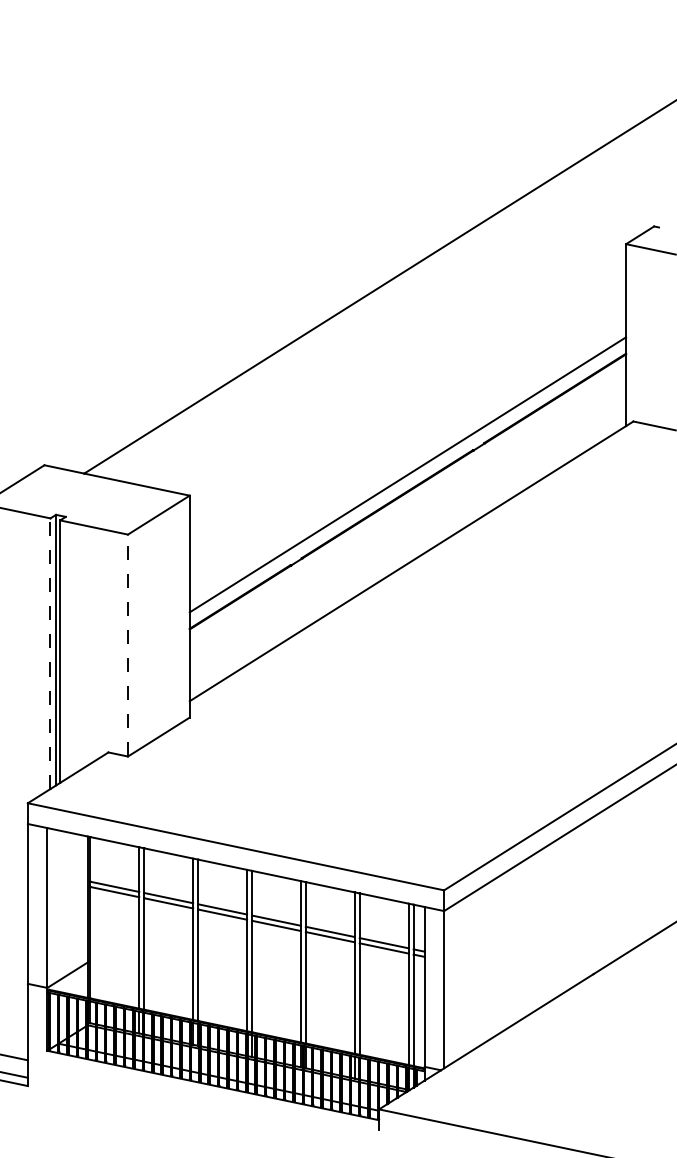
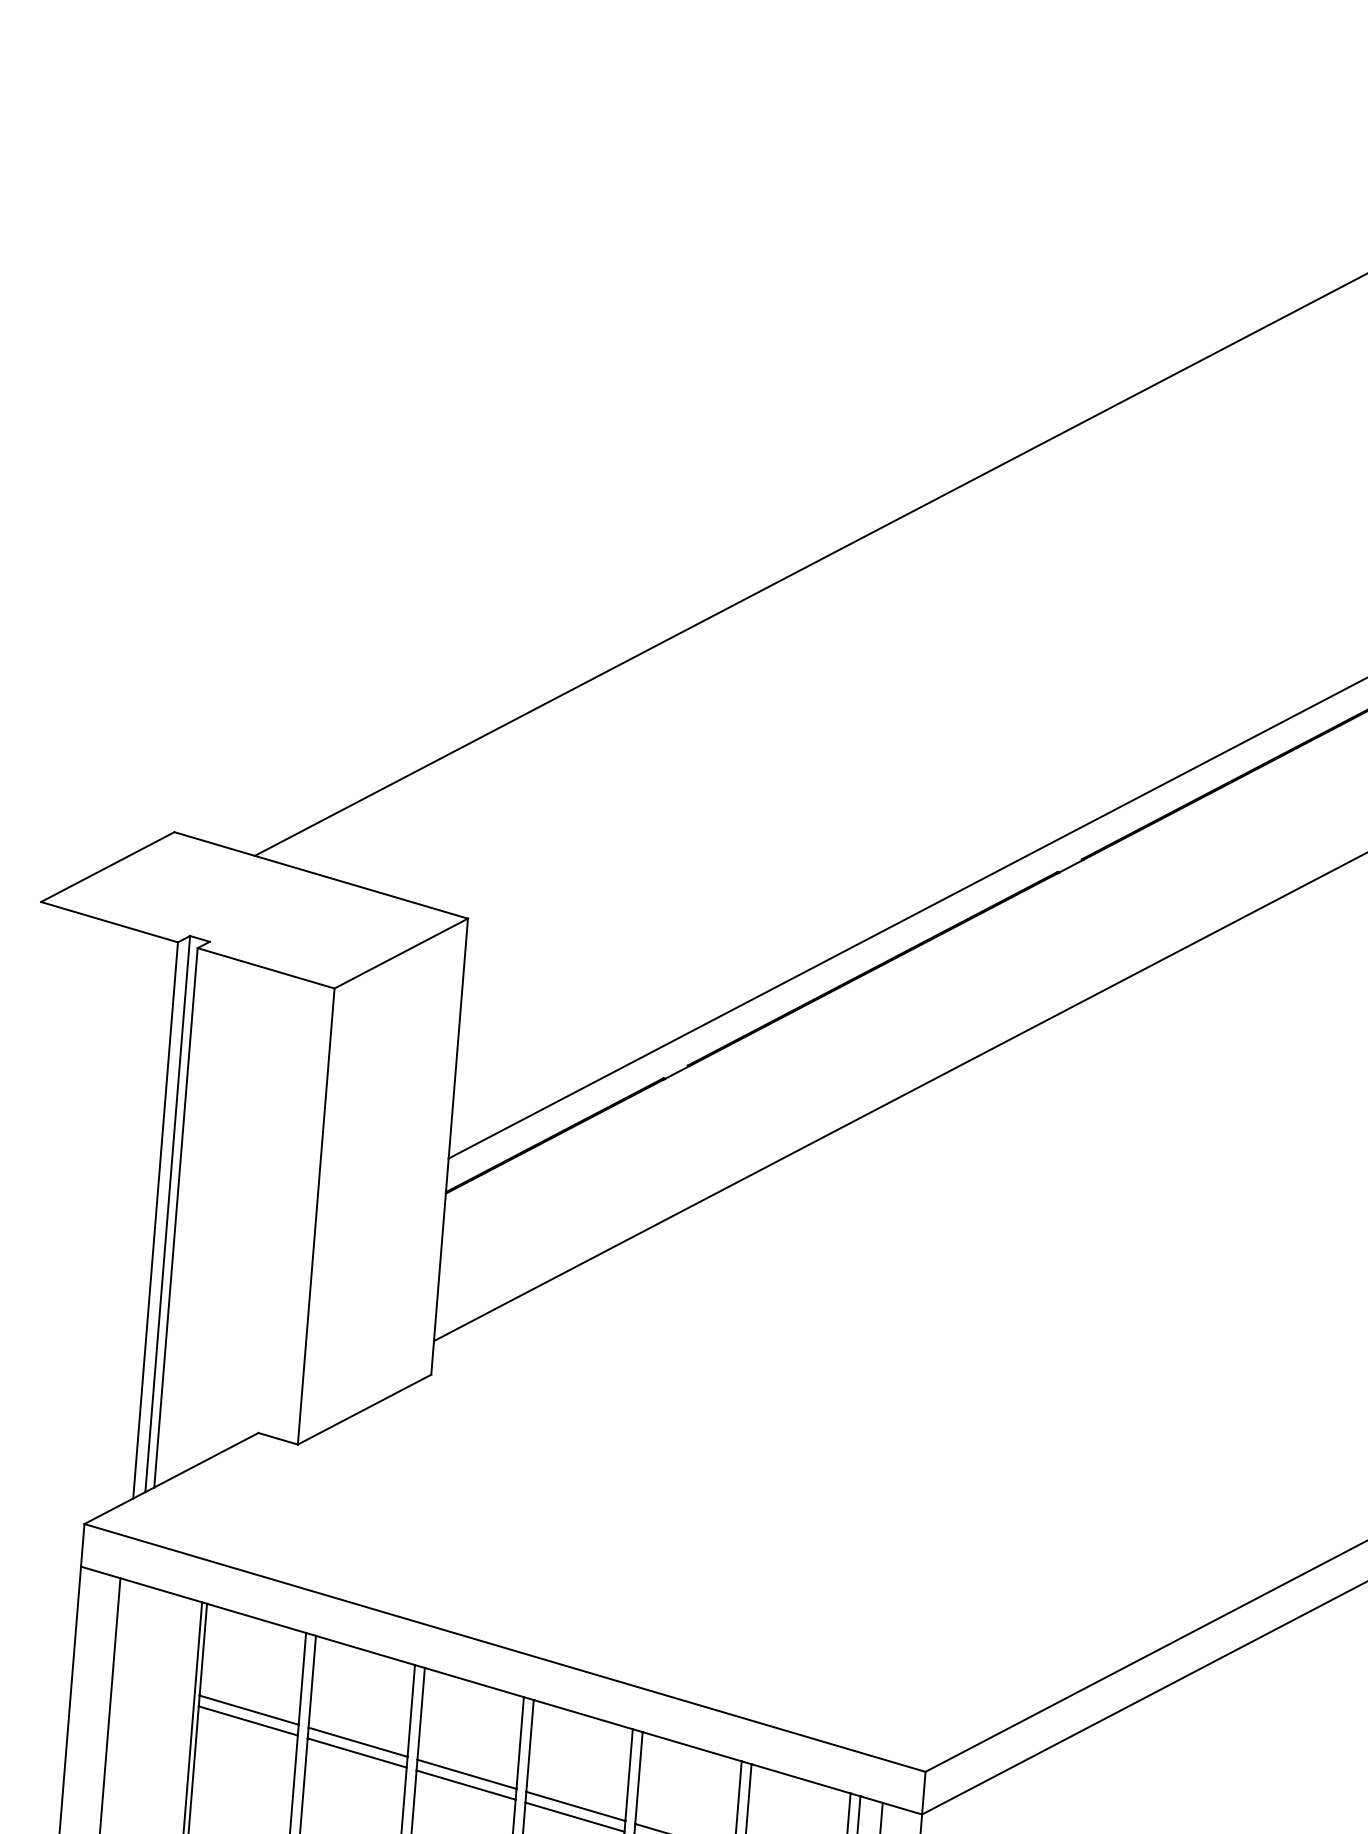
line: (127, 645) -> (315, 1216), dashed -> solid
line: (50, 653) -> (155, 1220), dashed -> solid

